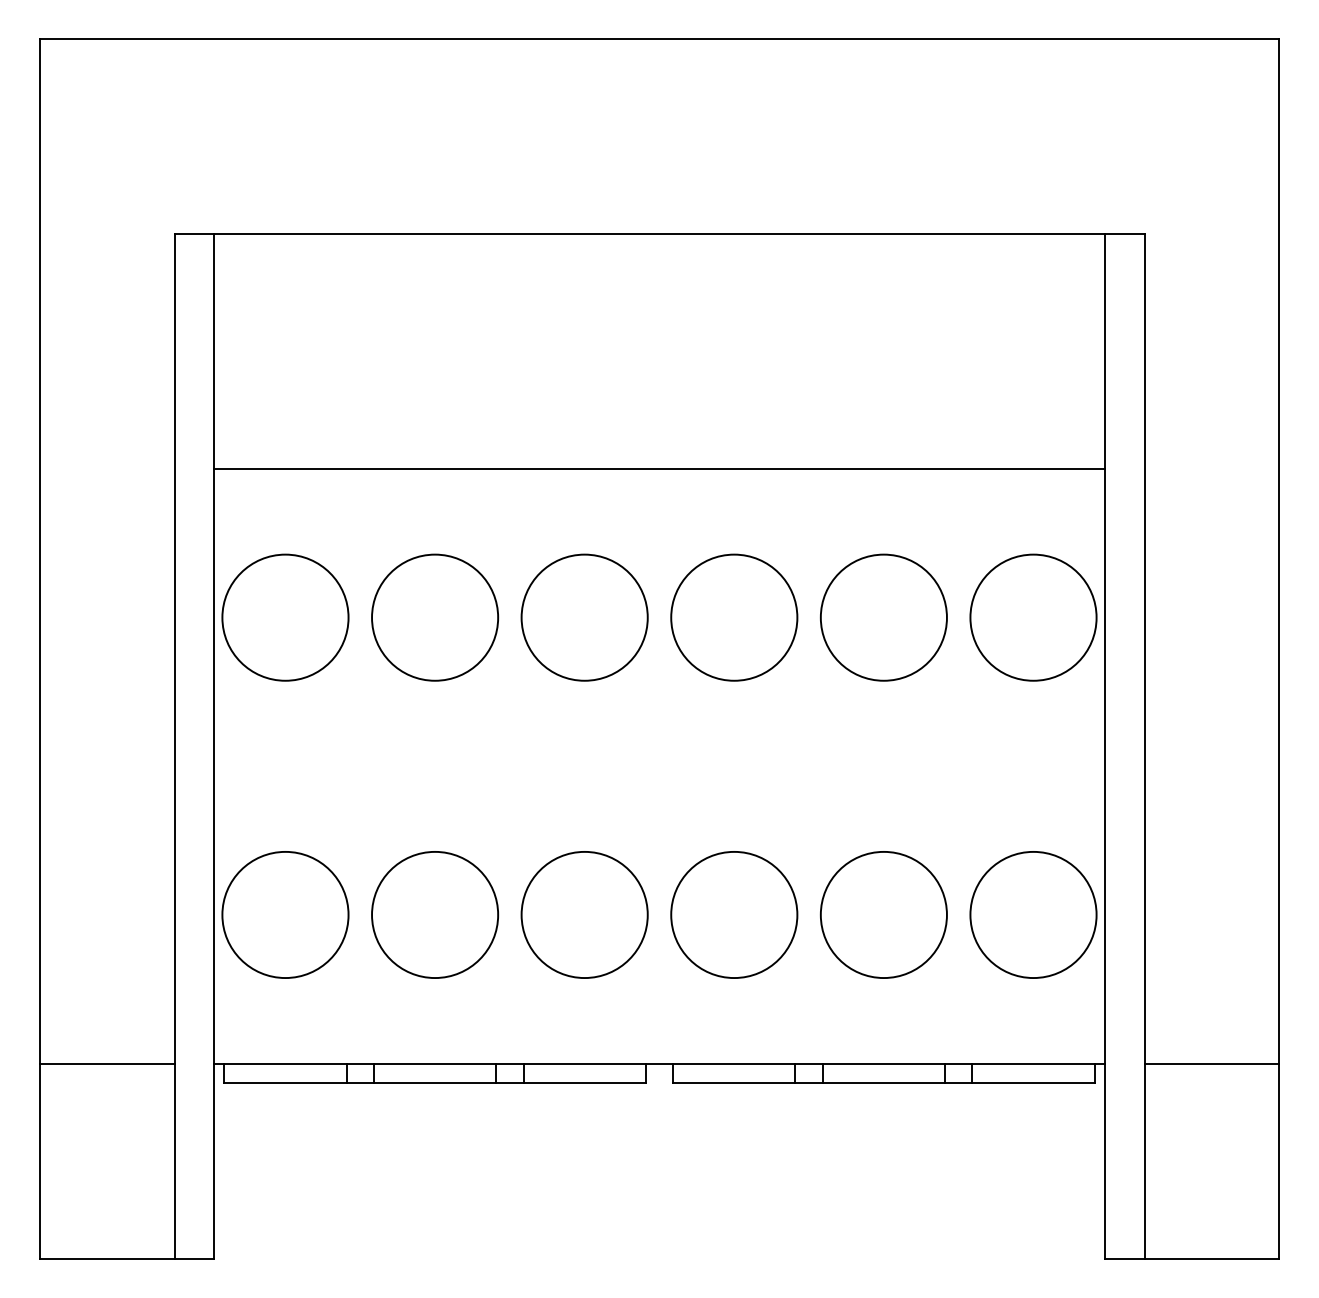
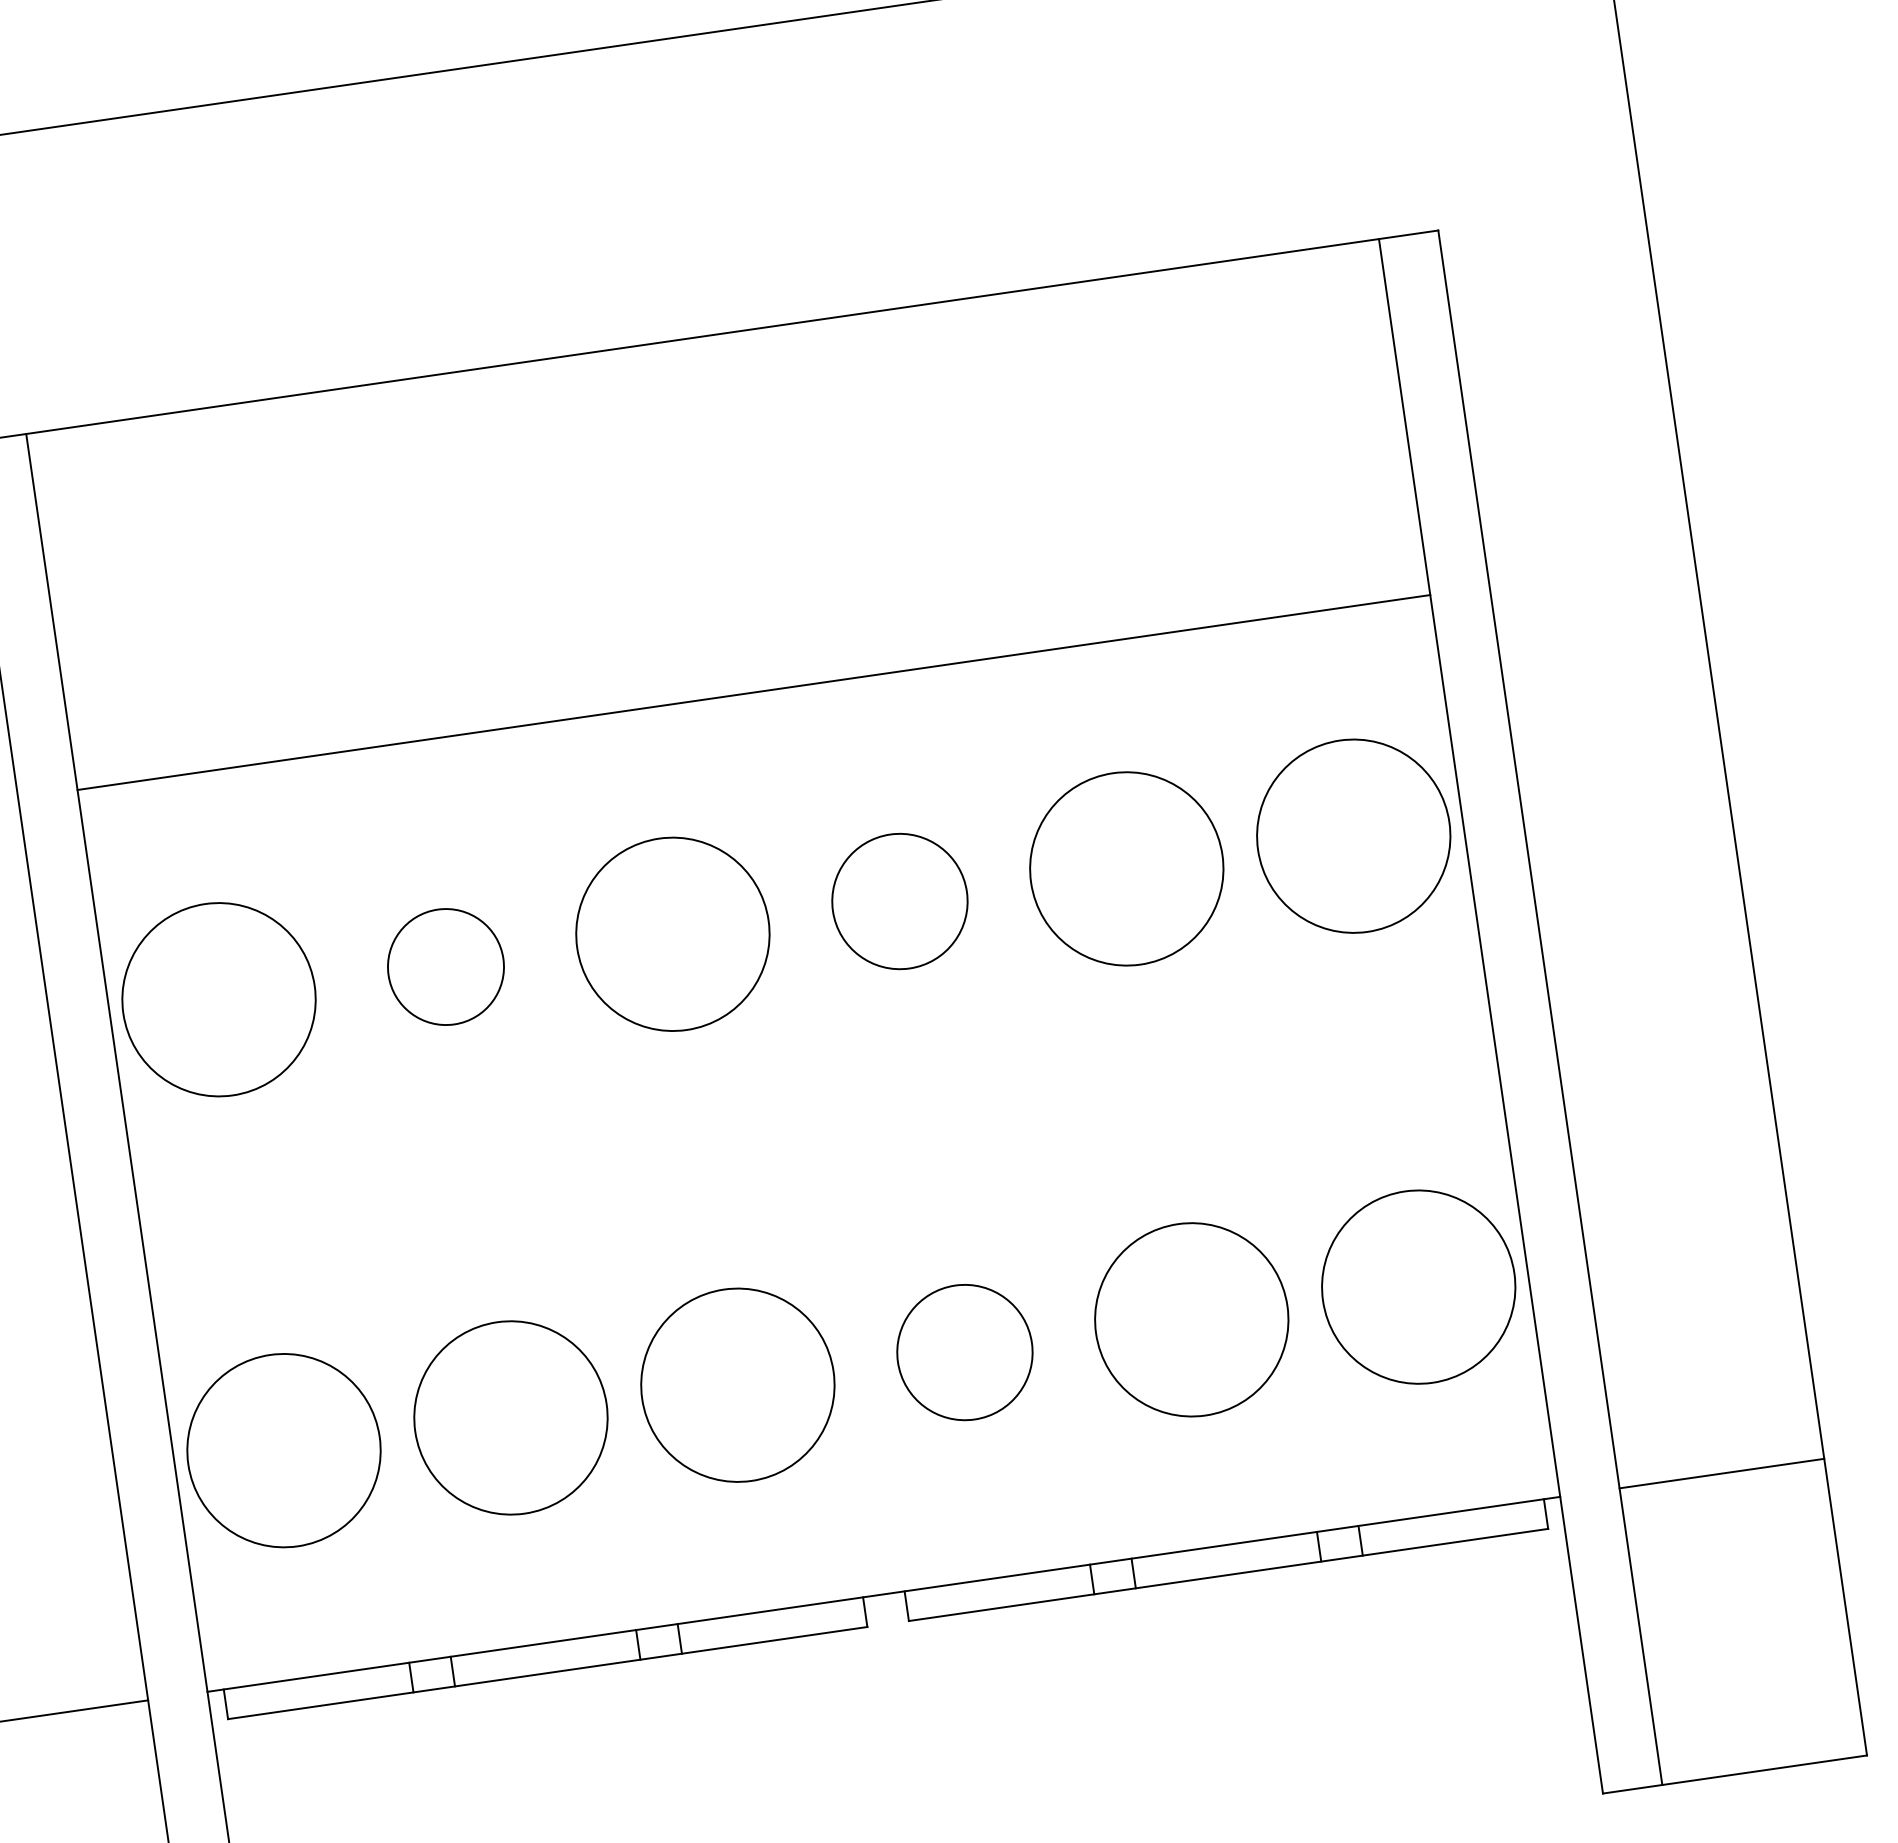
circle: (435, 617) -> (446, 966), size x0.6
circle: (734, 617) -> (900, 901), size x0.7
circle: (734, 914) -> (965, 1351), size x0.7

